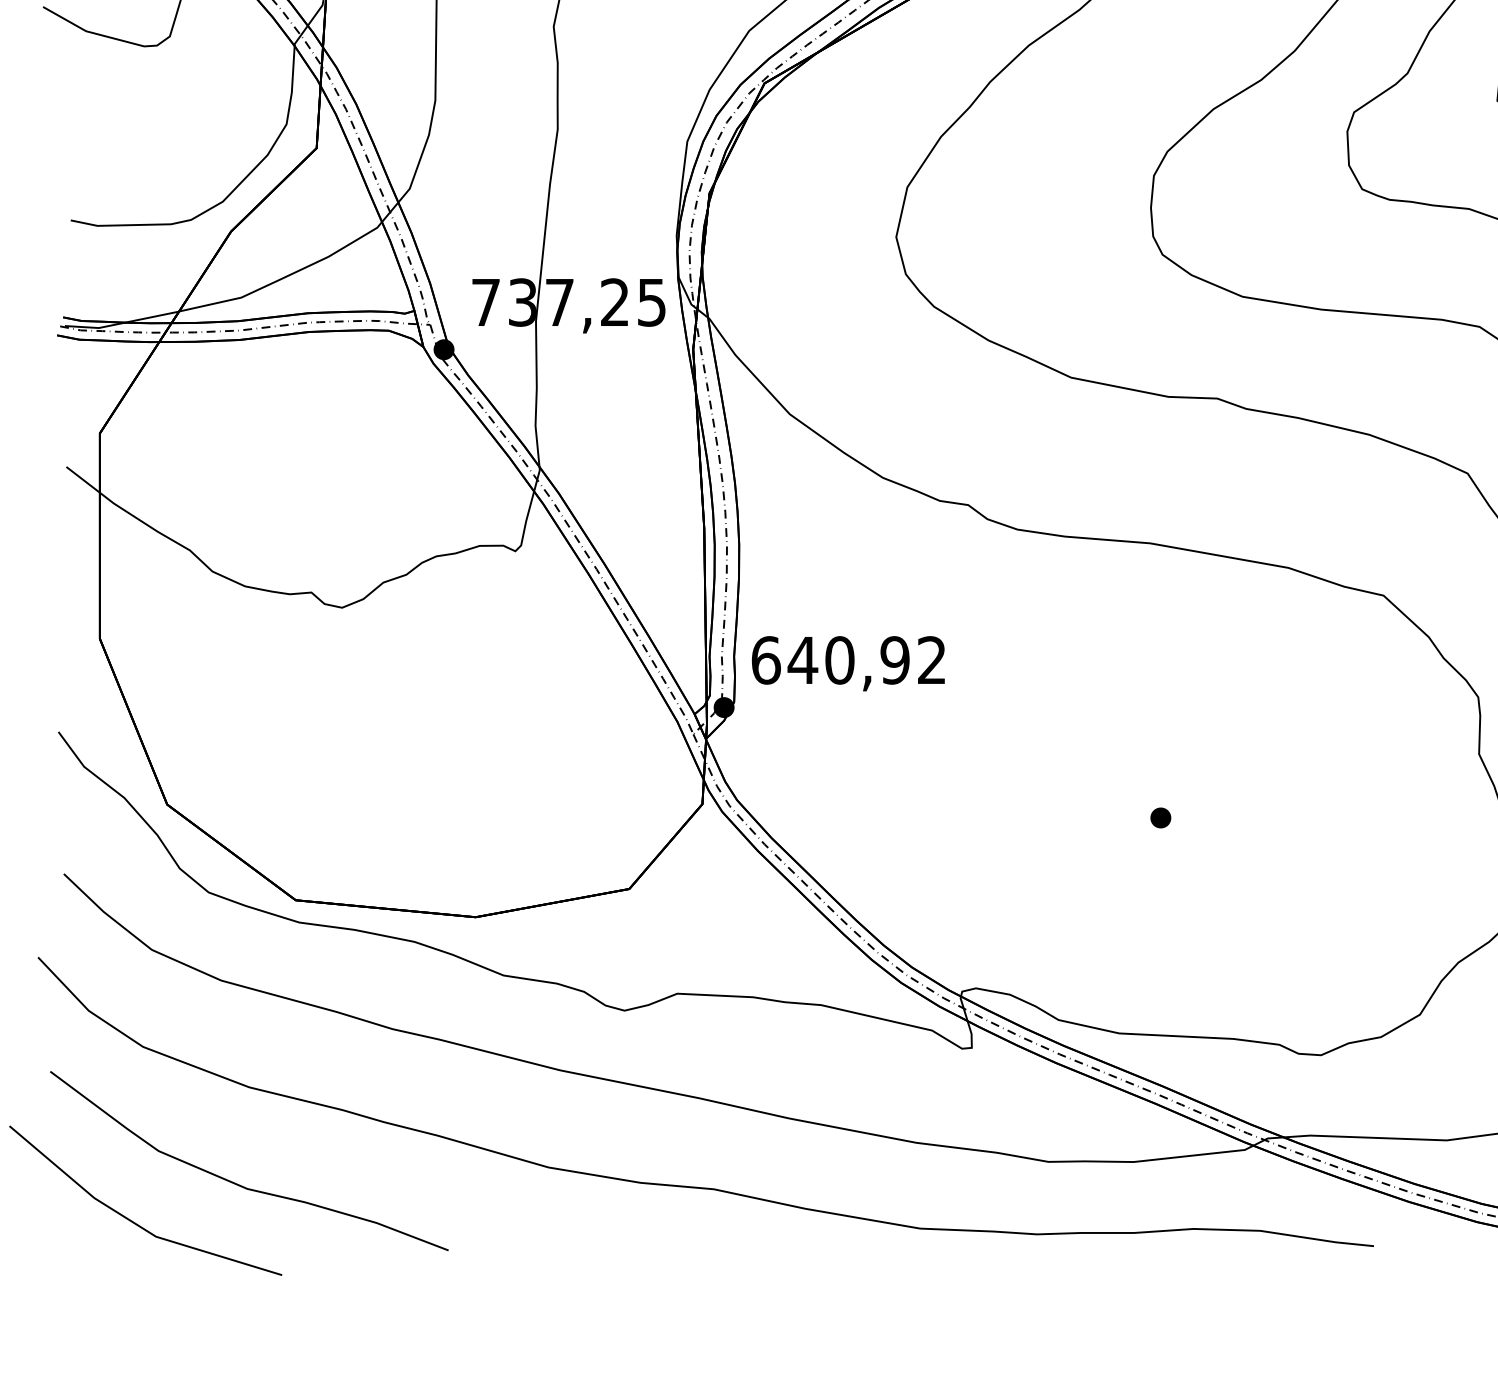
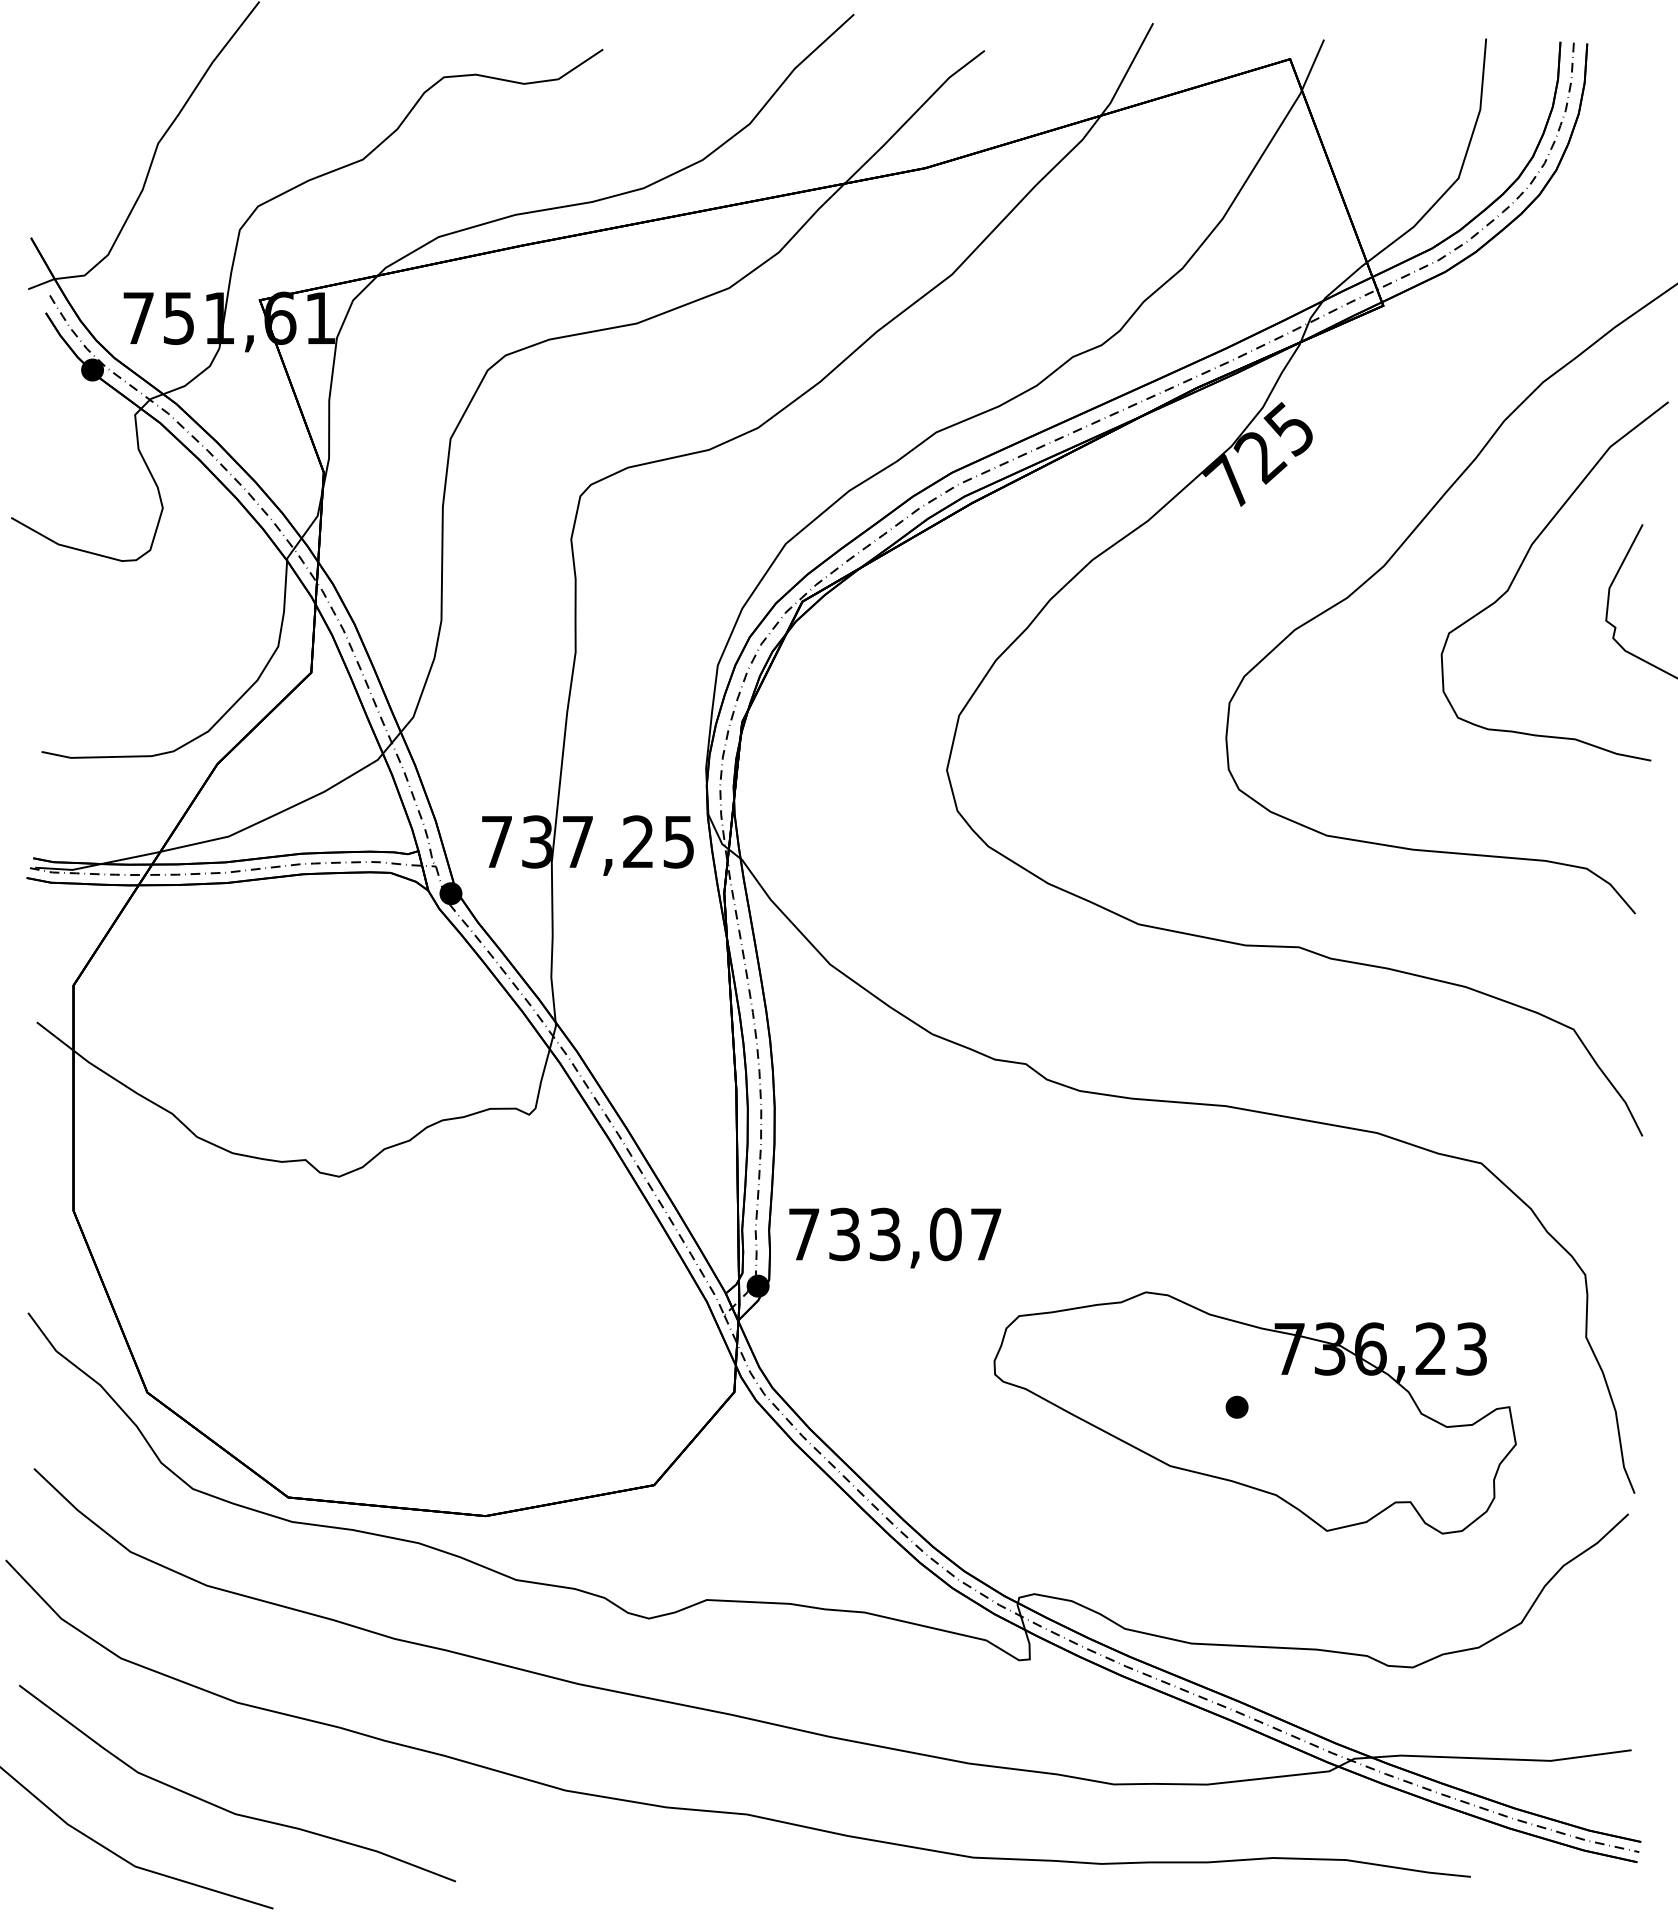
text: (848, 660) -> (894, 1234), 640,92 -> 733,07
part: (1176, 822) -> (1254, 1412), added

